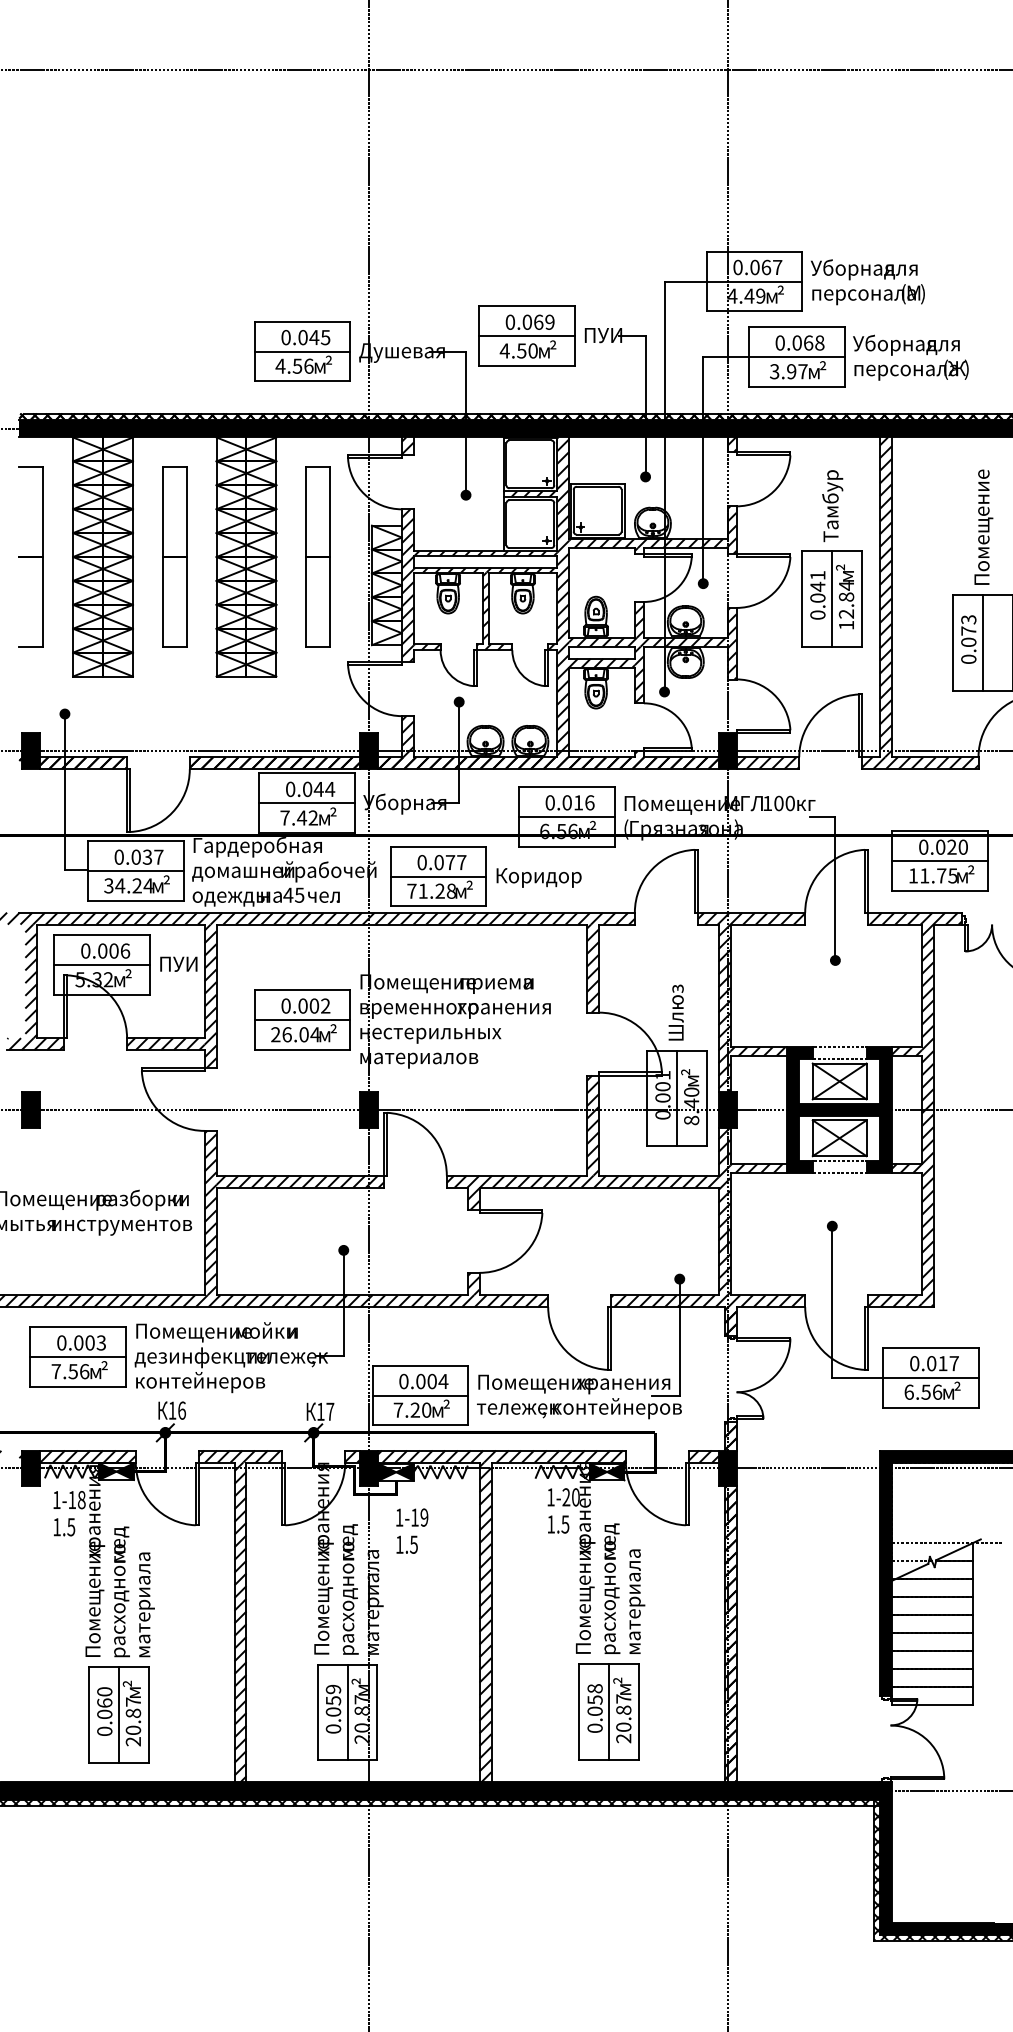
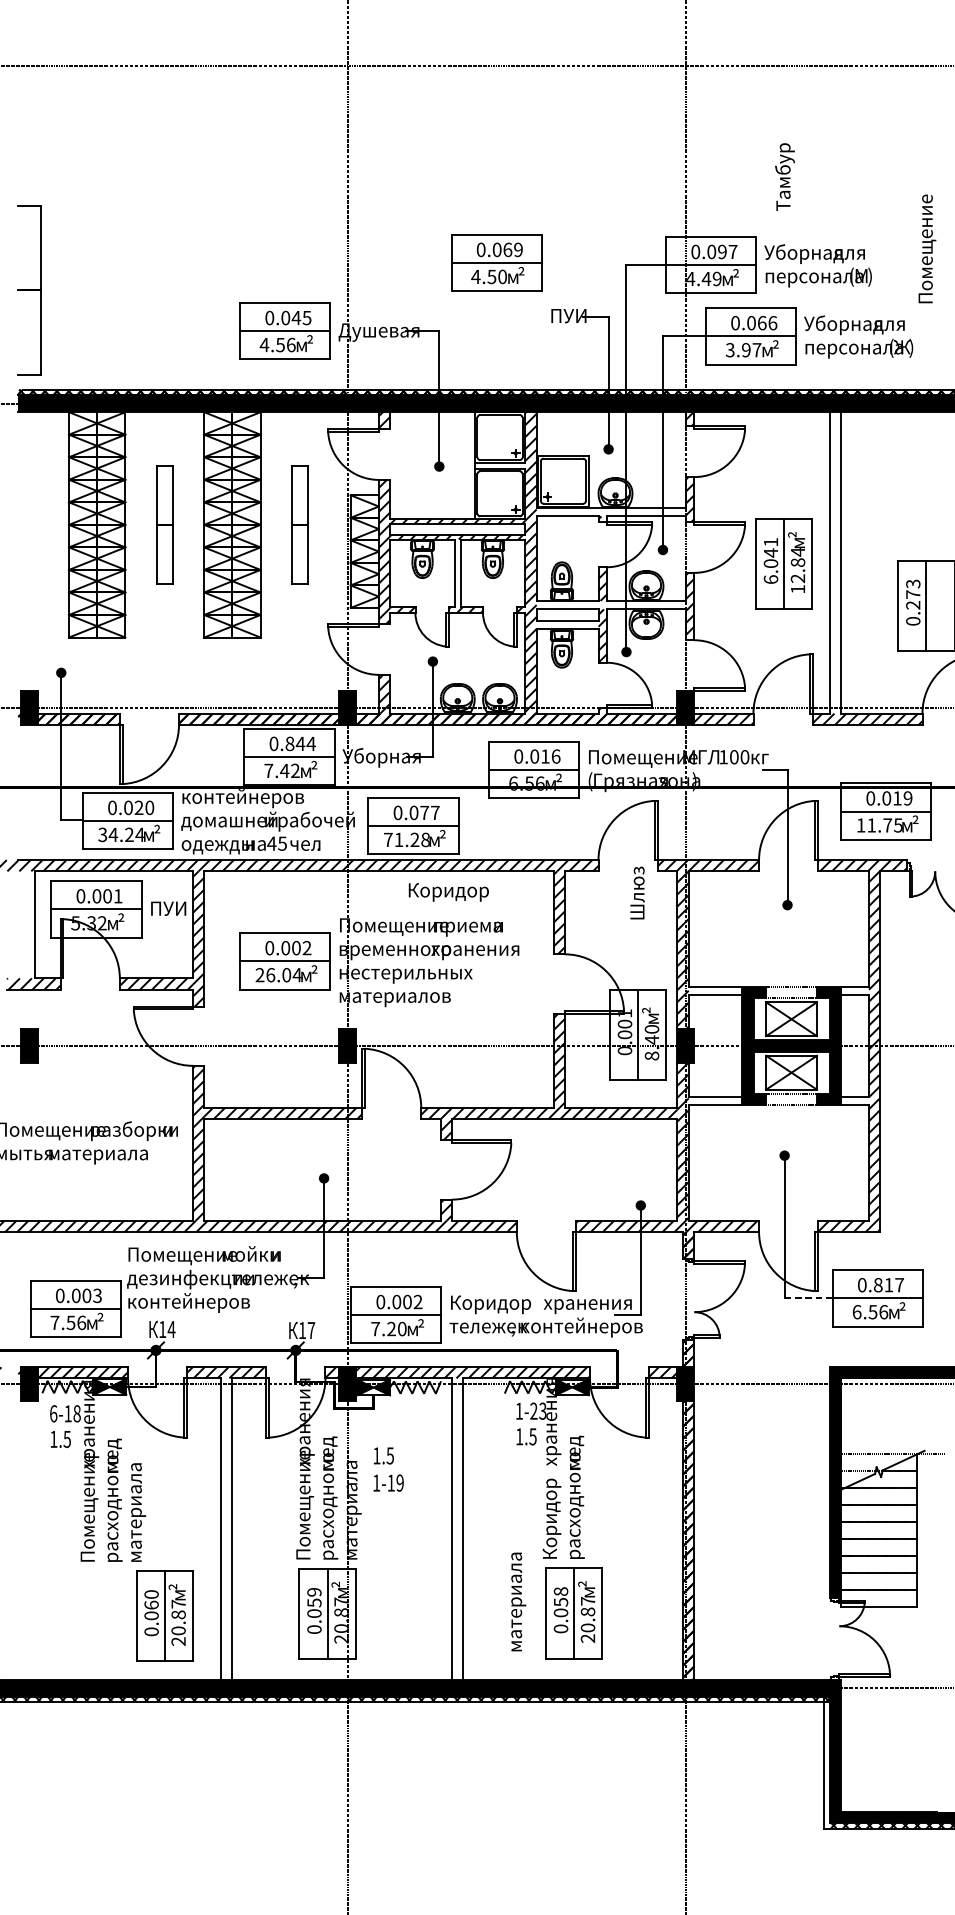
text: (766, 267) -> (722, 251), 0.067 -> 0.097
part: (526, 335) -> (496, 262), moved
text: (819, 342) -> (772, 322), 0.068 -> 0.066
hatch: (529, 494) -> (499, 465), removed
text: (832, 506) -> (784, 177), moved
text: (983, 526) -> (927, 248), moved
hatch: (648, 543) -> (611, 512), removed
part: (30, 556) -> (28, 289), moved
part: (174, 556) -> (164, 524), size x0.7
part: (317, 556) -> (299, 524), size x0.7
hatch: (885, 597) -> (834, 563), removed
hatch: (485, 606) -> (457, 571), removed
text: (817, 614) -> (770, 579), 0.041 -> 6.041
hatch: (647, 641) -> (610, 604), removed
text: (968, 642) -> (912, 605), 0.073 -> 0.273
hatch: (601, 662) -> (567, 624), removed
text: (307, 789) -> (289, 744), 0.044 -> 0.844
text: (957, 846) -> (902, 797), 0.020 -> 0.019
text: (257, 847) -> (242, 798), Гардеробная -> контейнеров
text: (152, 856) -> (143, 807), 0.037 -> 0.020
text: (538, 877) -> (448, 891), moved
text: (125, 950) -> (118, 895), 0.006 -> 0.001
hatch: (31, 981) -> (29, 924), removed
text: (675, 1012) -> (636, 892), moved
hatch: (757, 1051) -> (714, 990), removed
hatch: (906, 1051) -> (854, 990), removed
hatch: (758, 1167) -> (715, 1100), removed
hatch: (906, 1167) -> (854, 1100), removed
text: (122, 1227) -> (115, 1156), инструментов -> материала
part: (77, 1356) -> (75, 1308), moved
text: (931, 1363) -> (878, 1285), 0.017 -> 0.817
line: (857, 1377) -> (808, 1298), solid -> dashed
text: (443, 1380) -> (418, 1301), 0.004 -> 0.002
text: (536, 1384) -> (505, 1304), Помещение -> Коридор
text: (181, 1410) -> (171, 1329), 16 -> 14
text: (575, 1497) -> (542, 1411), 1-20 -> 1-23
text: (56, 1499) -> (53, 1413), 1-18 -> 6-18
text: (412, 1517) -> (388, 1482), moved
text: (585, 1594) -> (551, 1502), Помещение -> Коридор
text: (637, 1601) -> (518, 1601), moved
hatch: (240, 1622) -> (226, 1529), removed
hatch: (485, 1622) -> (457, 1529), removed
part: (118, 1714) -> (164, 1615), moved
hatch: (877, 1873) -> (827, 1765), removed

